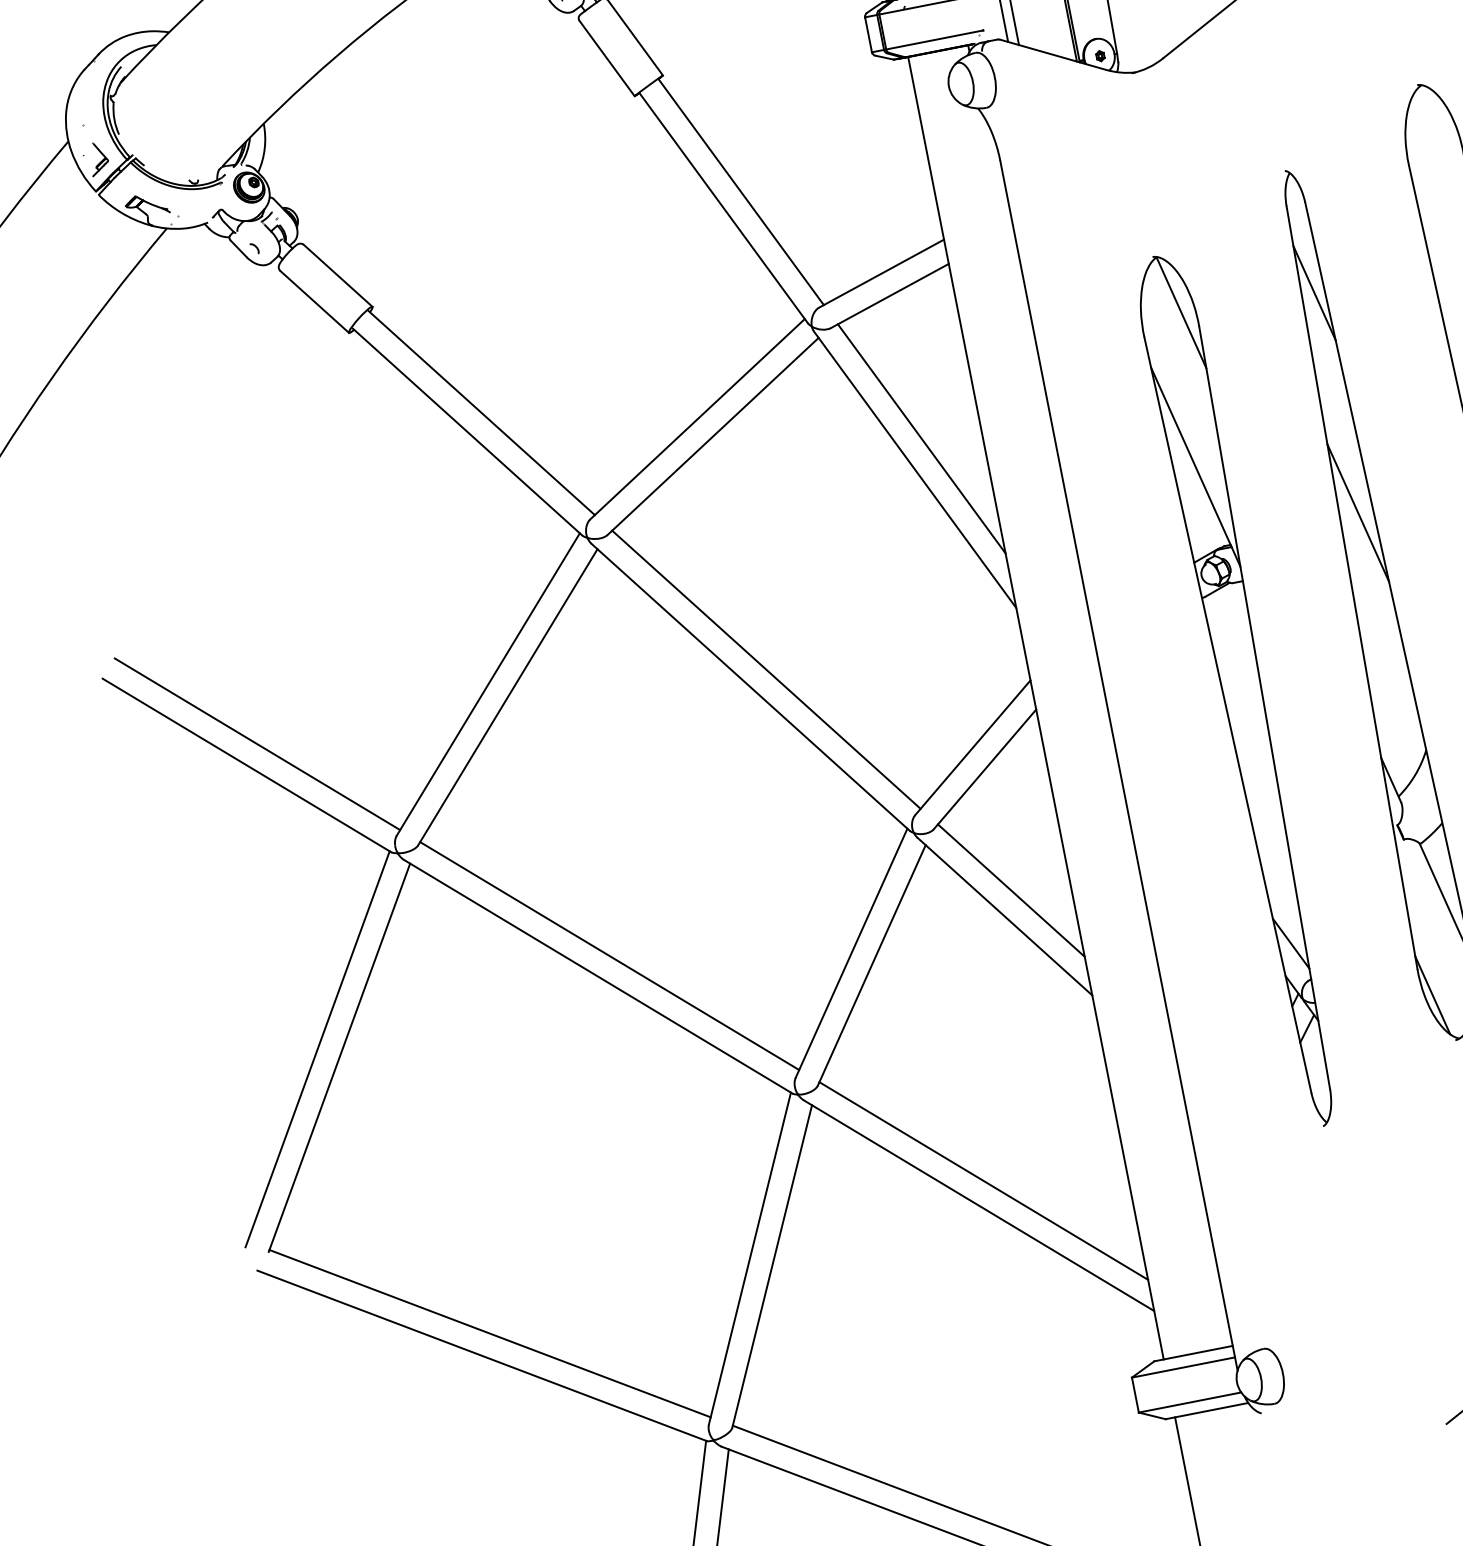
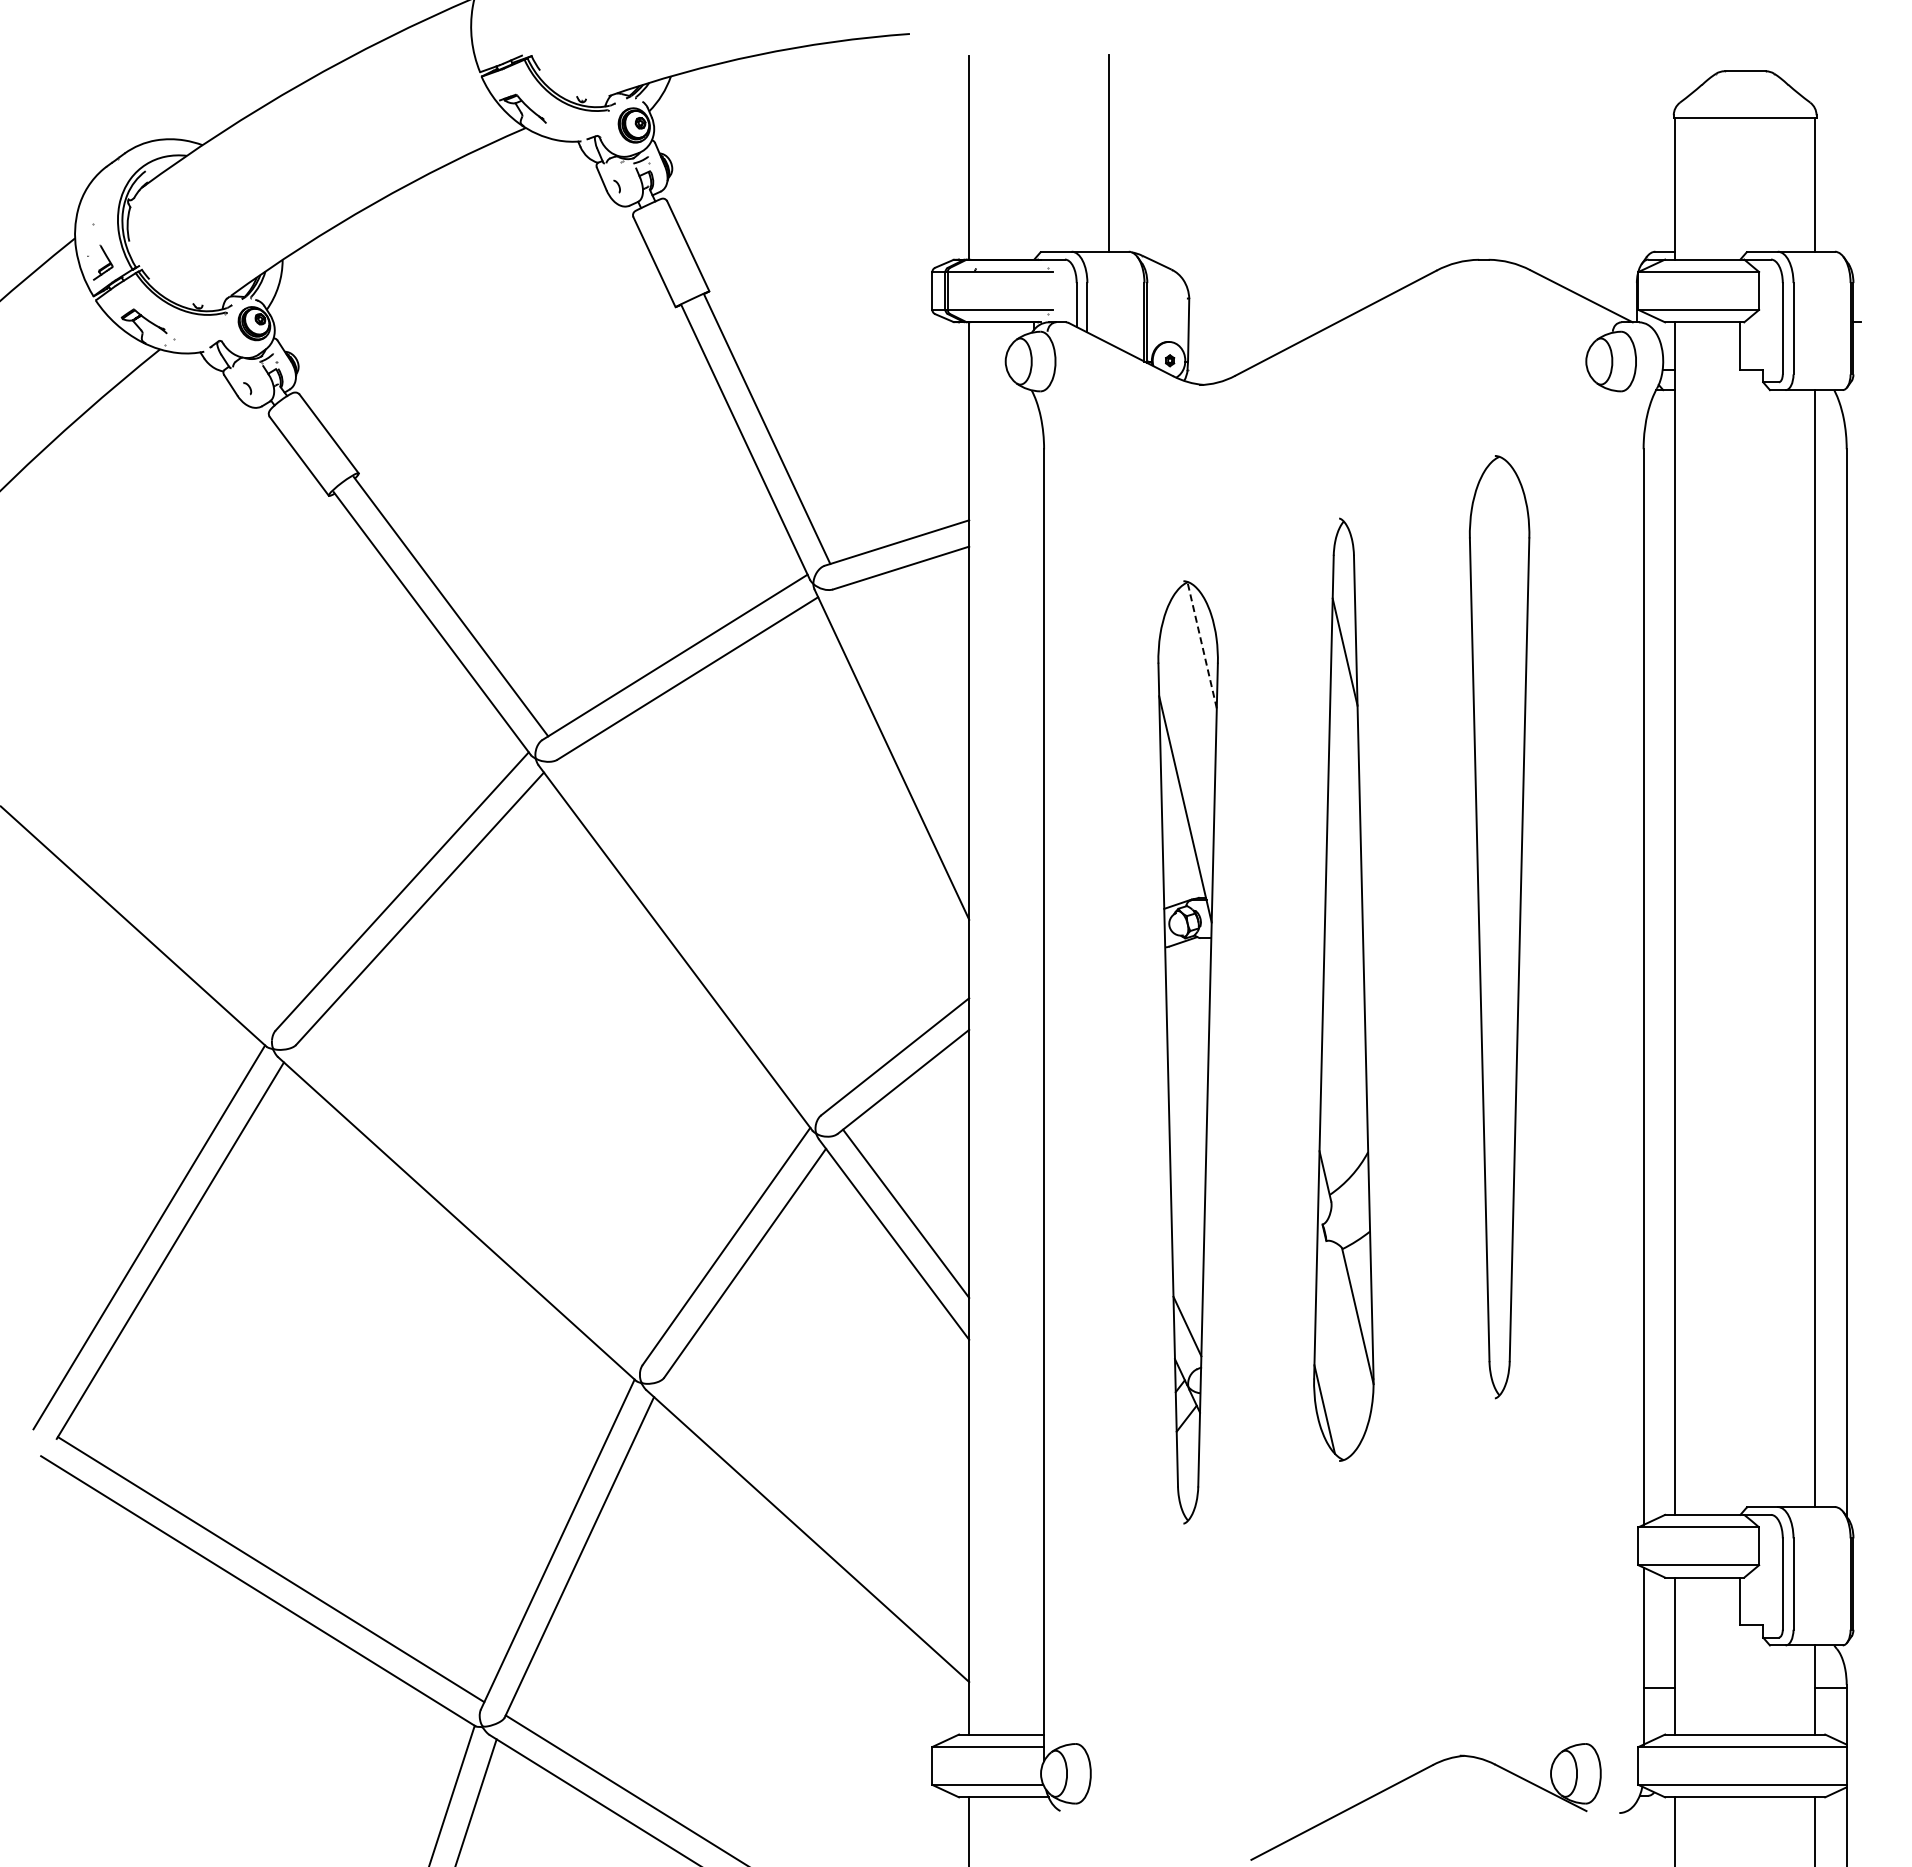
line: (1181, 312) -> (1202, 645), solid -> dashed
line: (922, 438) -> (905, 723), removed
line: (1358, 512) -> (1345, 890), removed
line: (766, 669) -> (695, 932), removed
line: (257, 744) -> (148, 906), removed
line: (608, 955) -> (472, 1199), removed
line: (983, 1181) -> (817, 1511), removed

